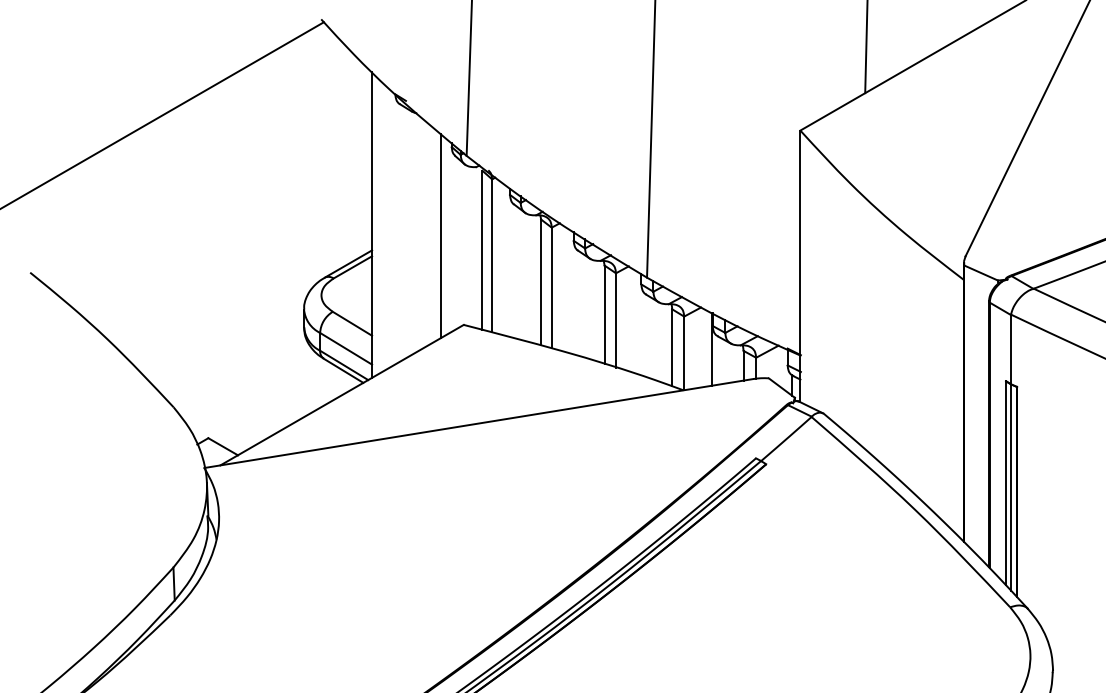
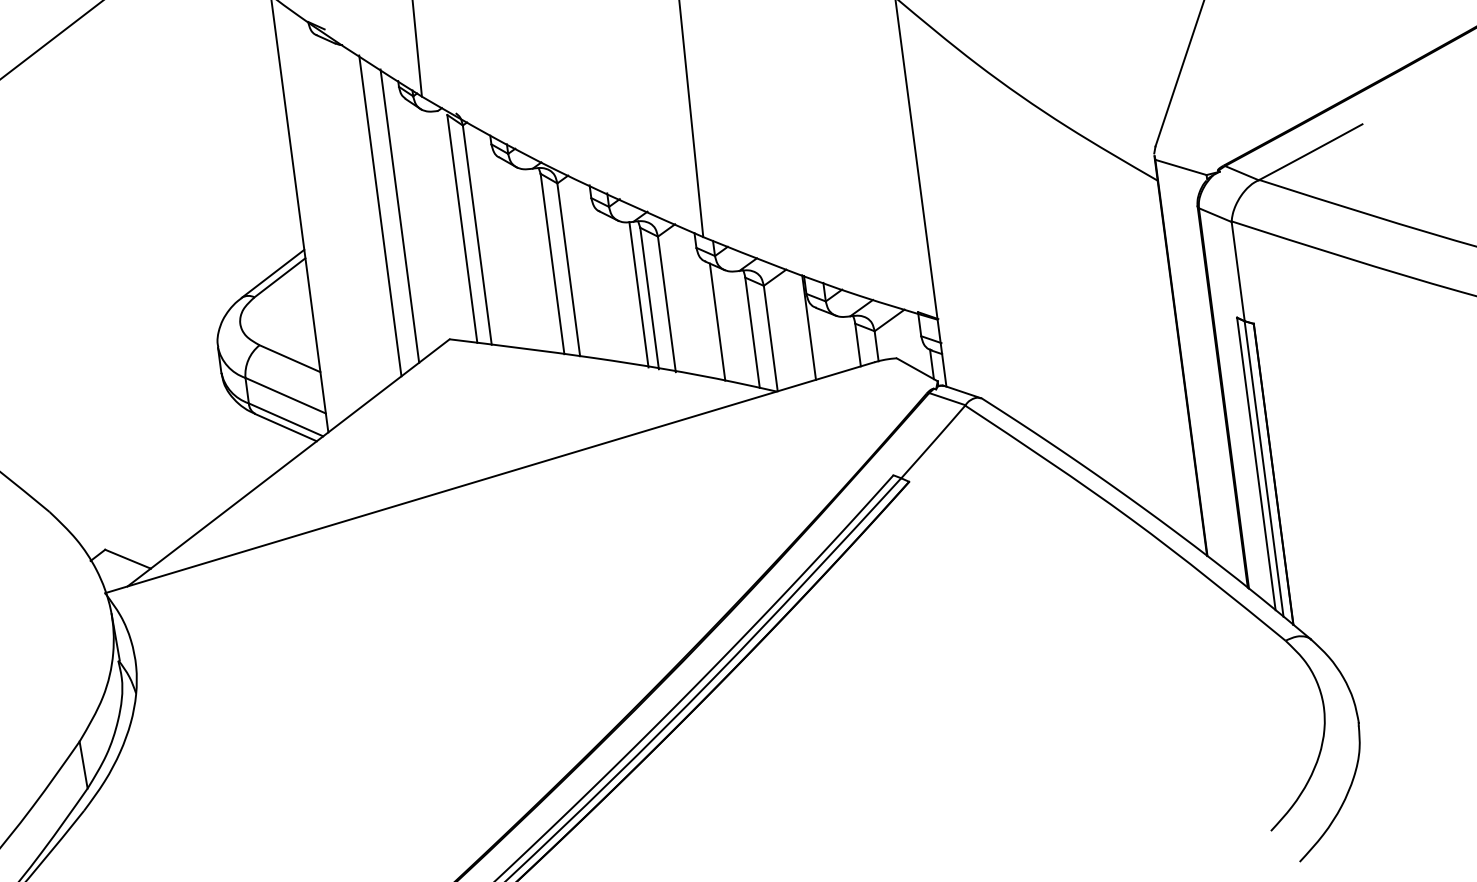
line: (427, 233) -> (380, 215), added
line: (597, 311) -> (638, 294), added
line: (649, 337) -> (718, 322), added

